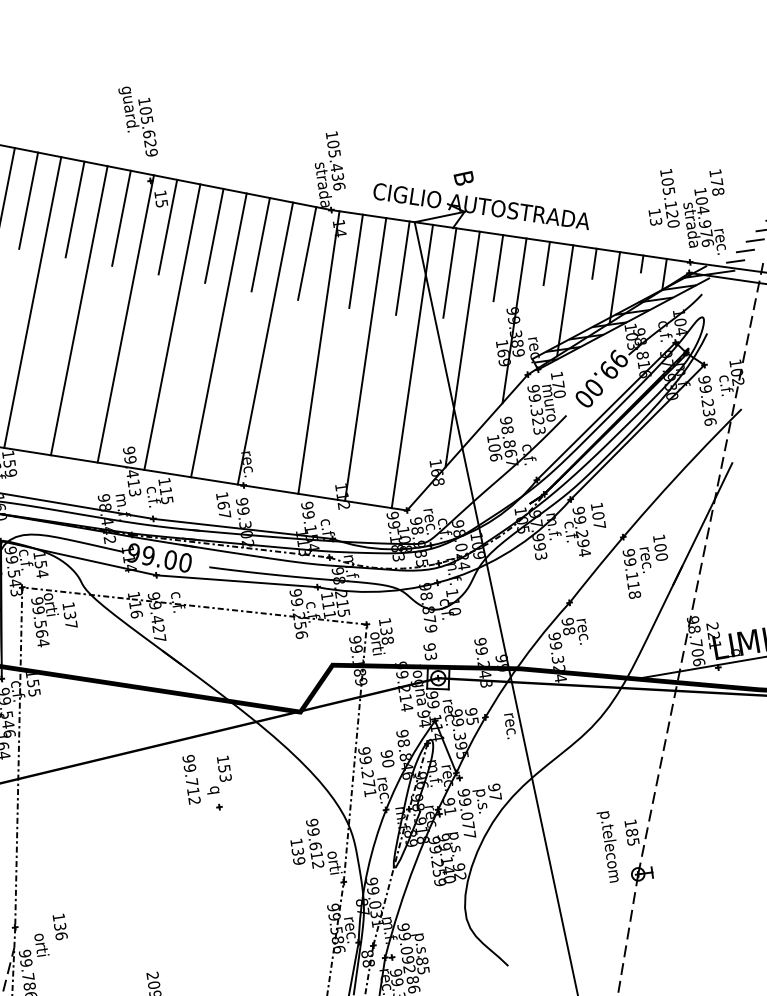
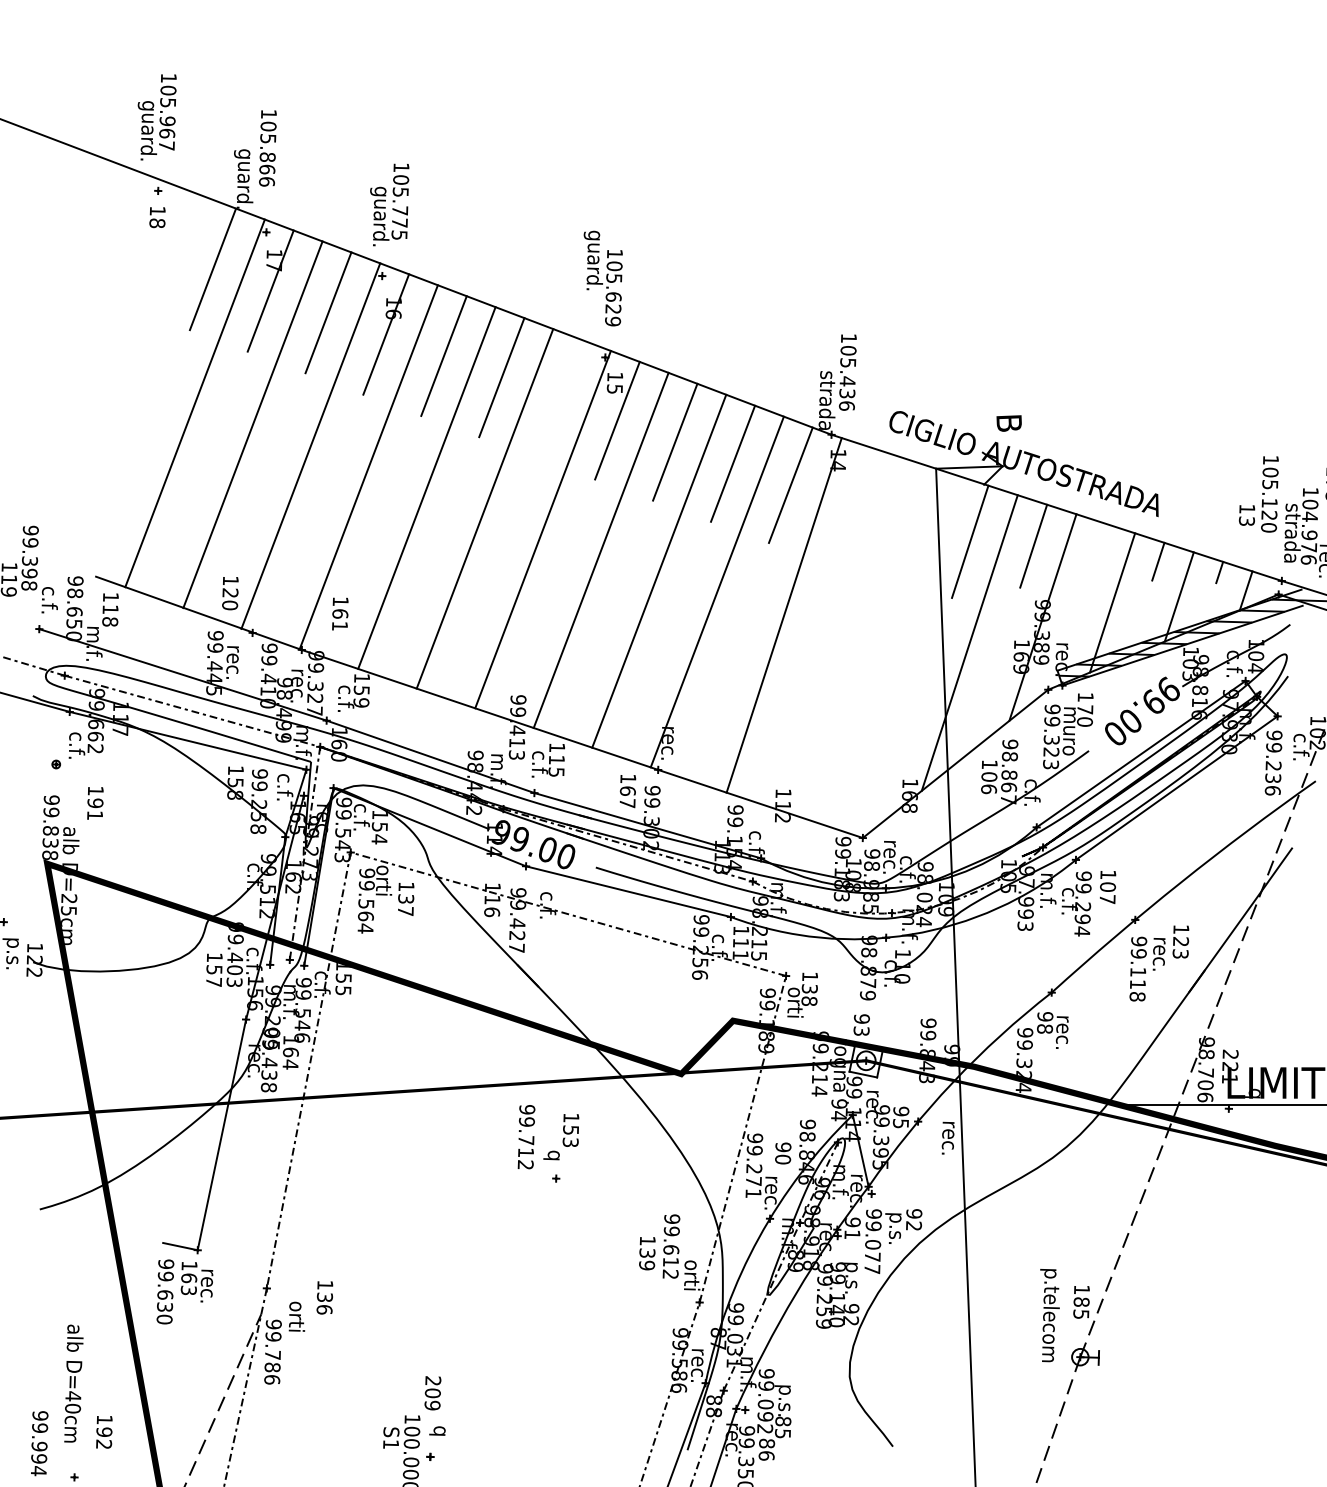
line: (121, 218) -> (559, 399), removed
line: (356, 260) -> (852, 505), removed
line: (546, 263) -> (1096, 550), removed
line: (402, 267) -> (910, 524), removed
line: (365, 359) -> (842, 634), removed
line: (412, 366) -> (901, 653), removed
text: (660, 552) -> (1180, 947), 100 -> 123
text: (483, 664) -> (927, 1052), 99.243 -> 99.843
text: (496, 796) -> (914, 1225), 97 -> 92

